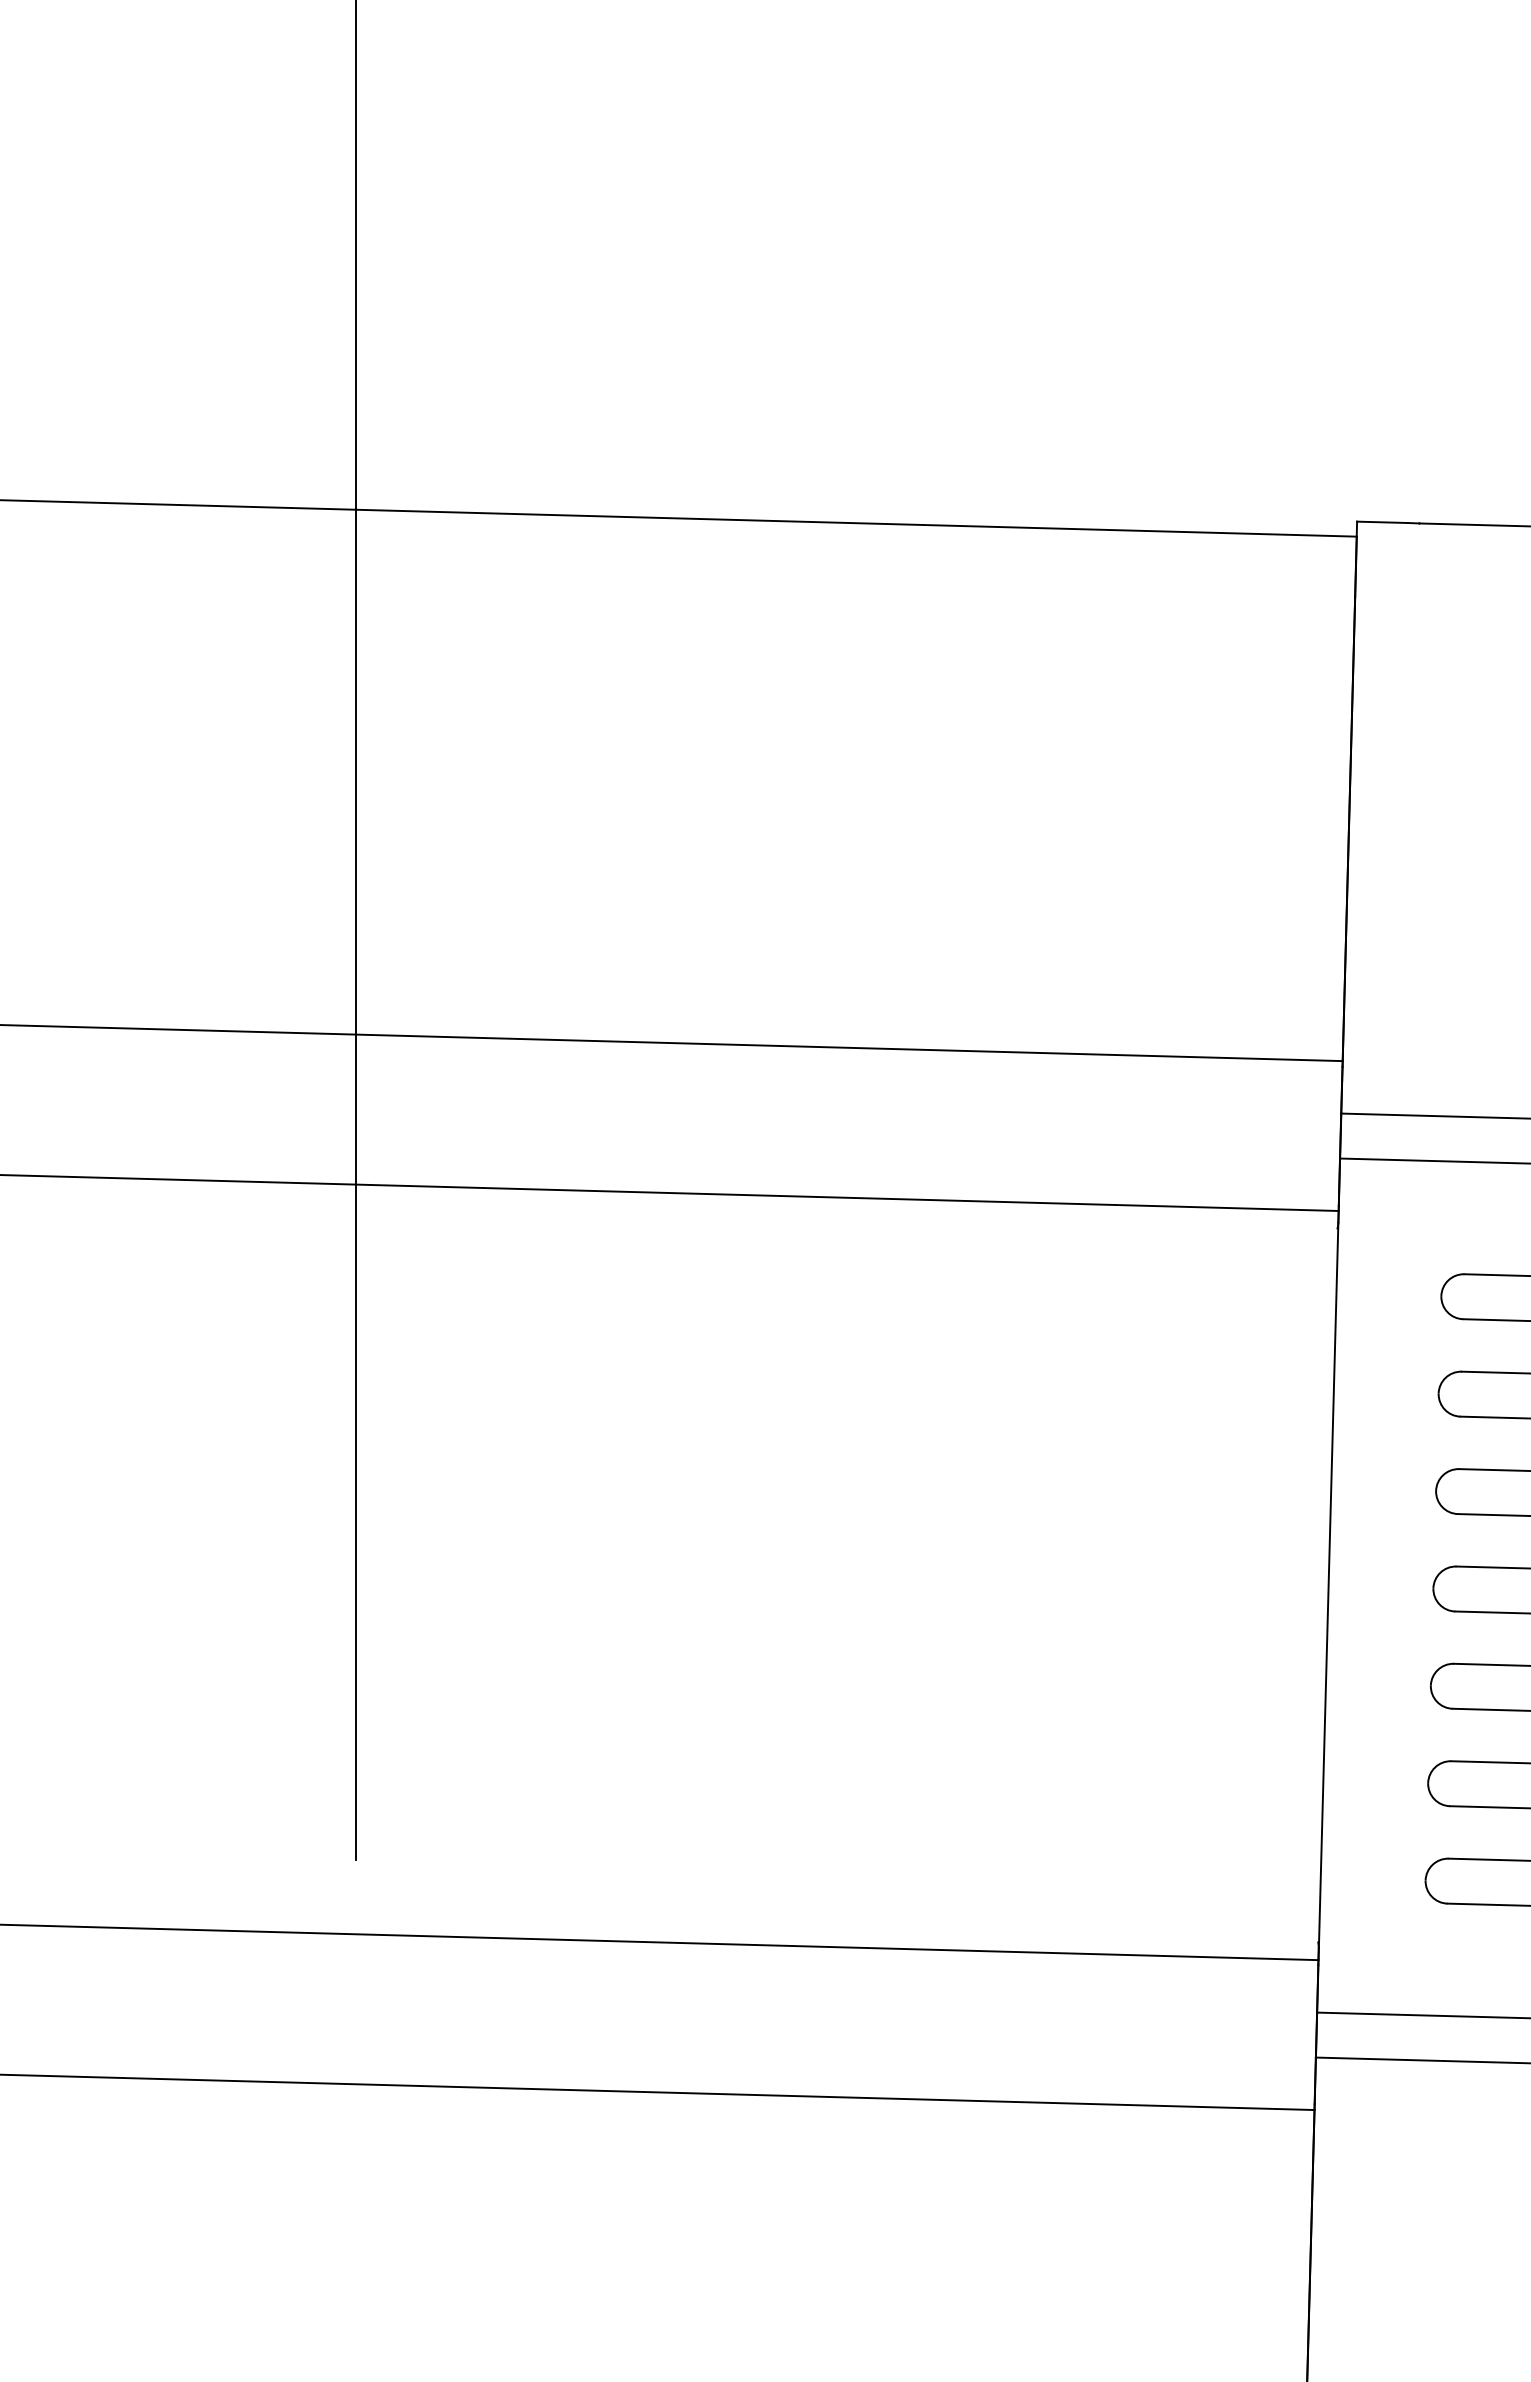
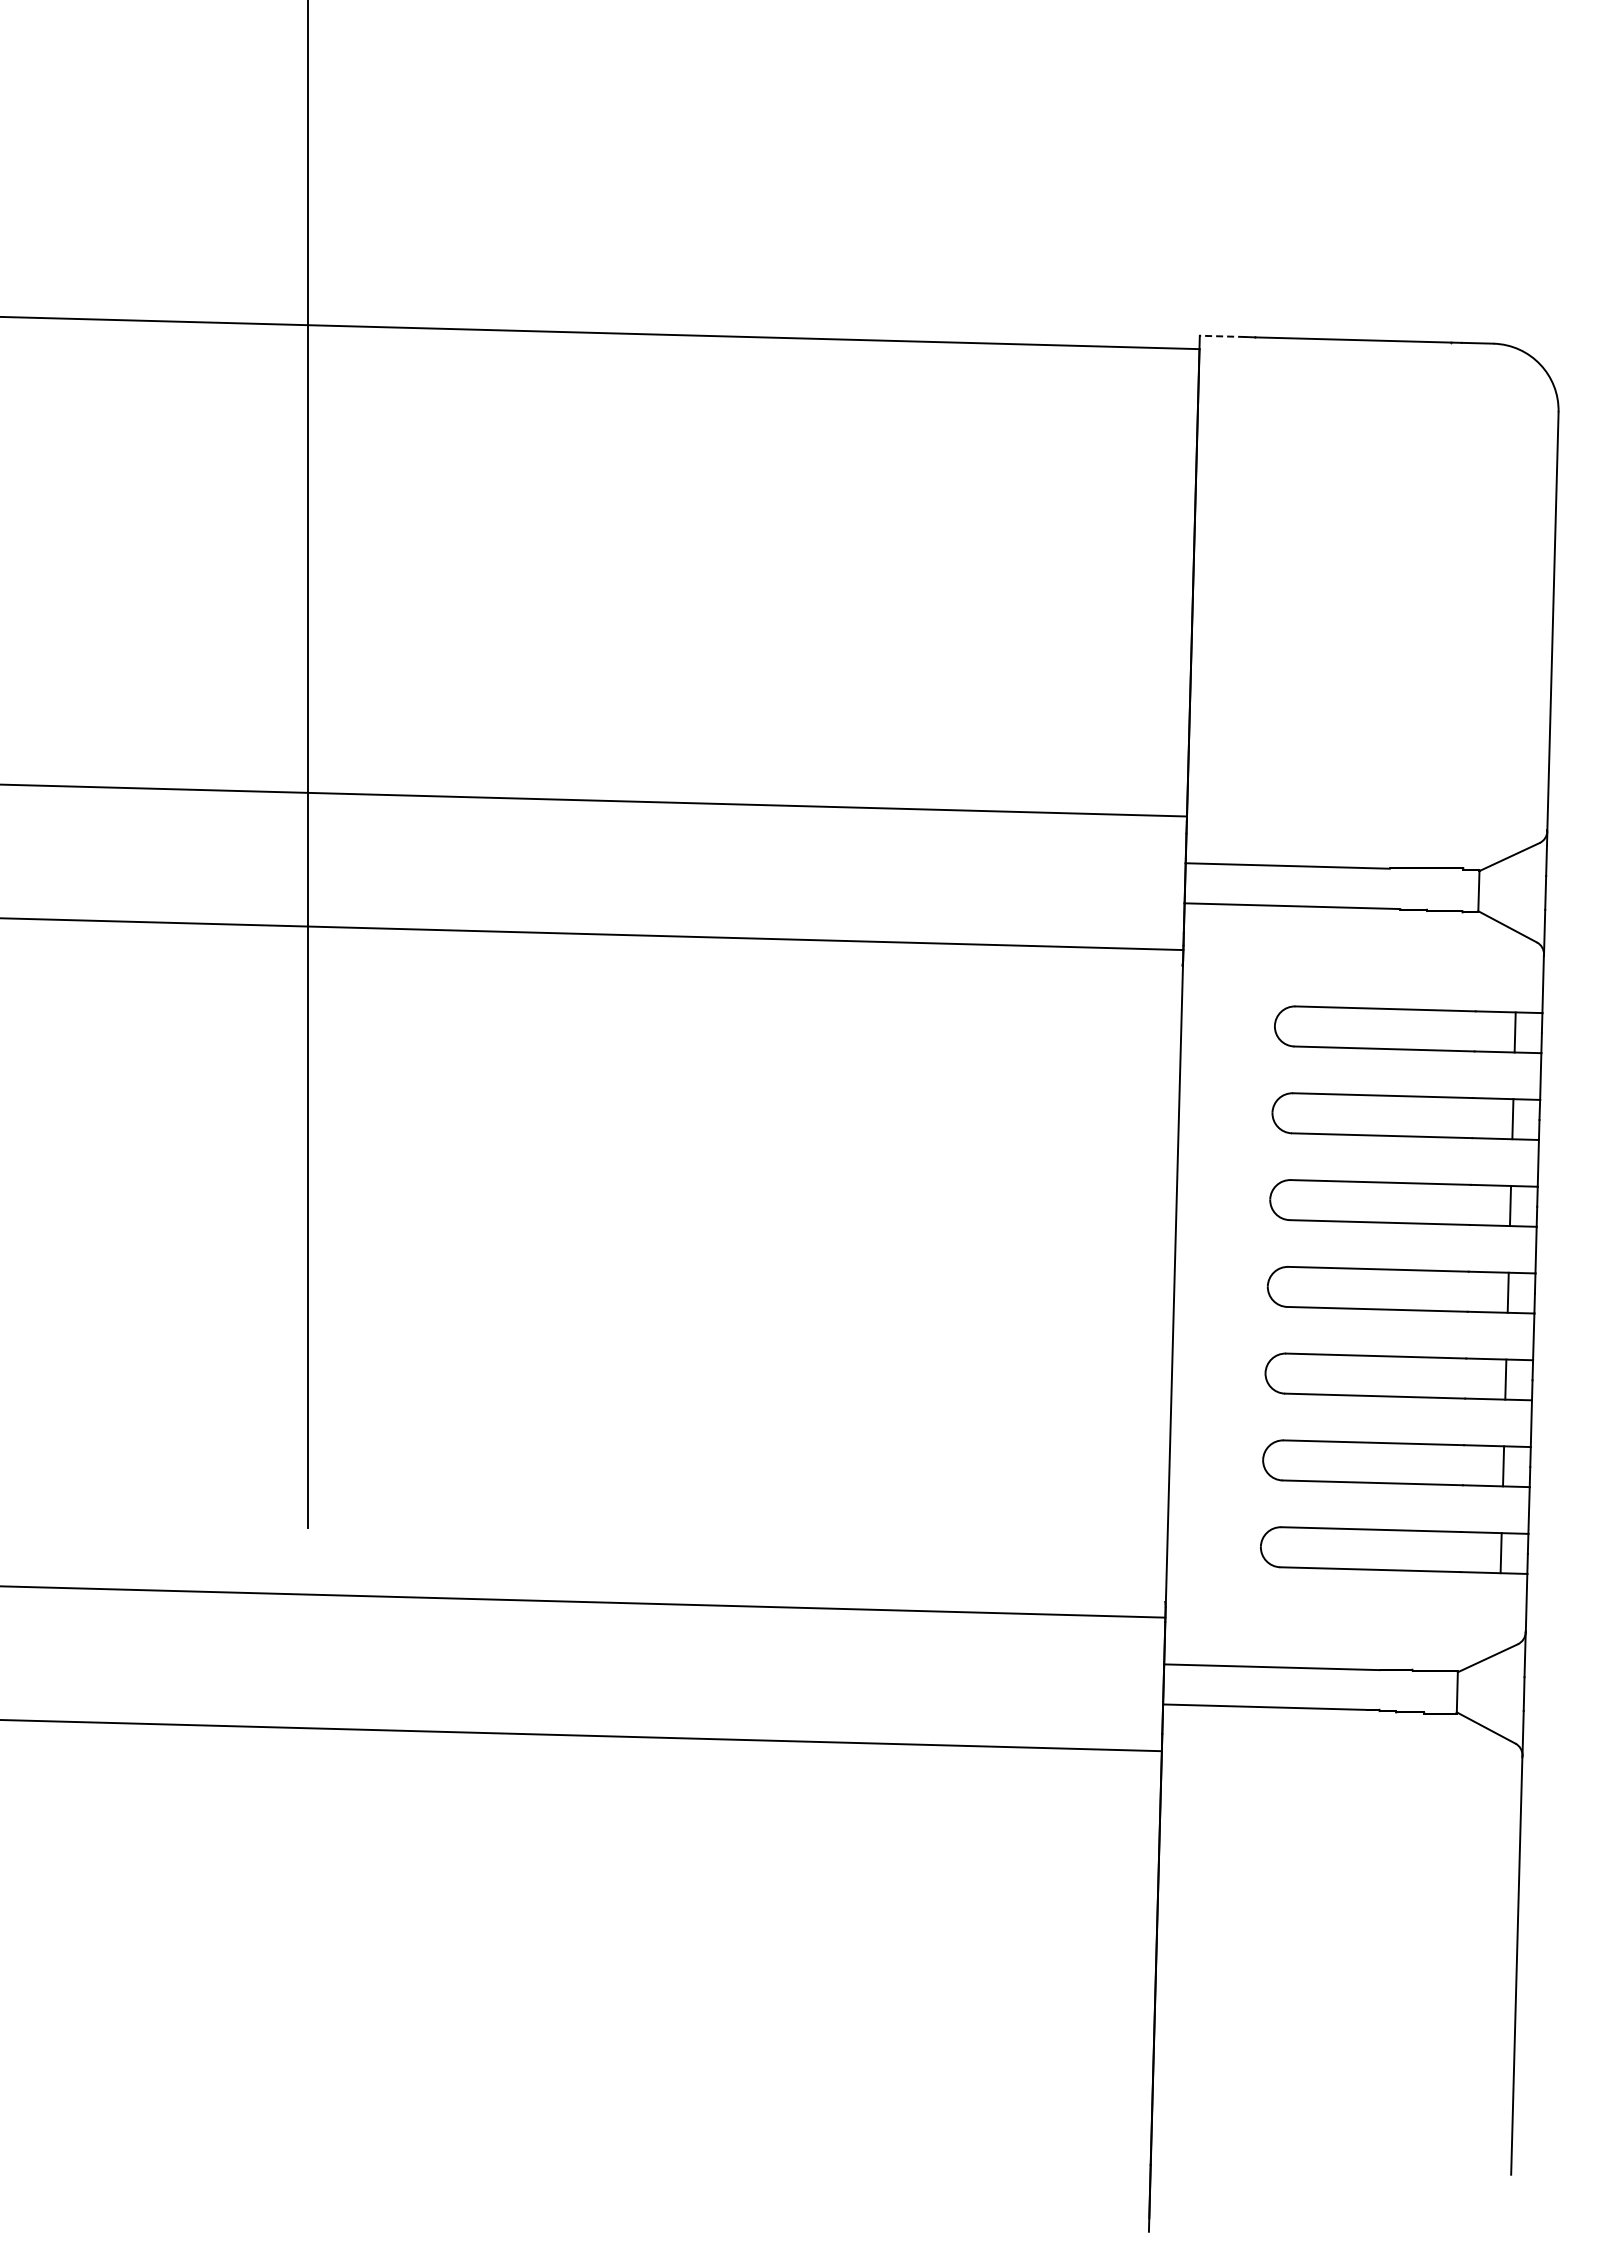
line: (1382, 522) -> (1222, 336), solid -> dashed

